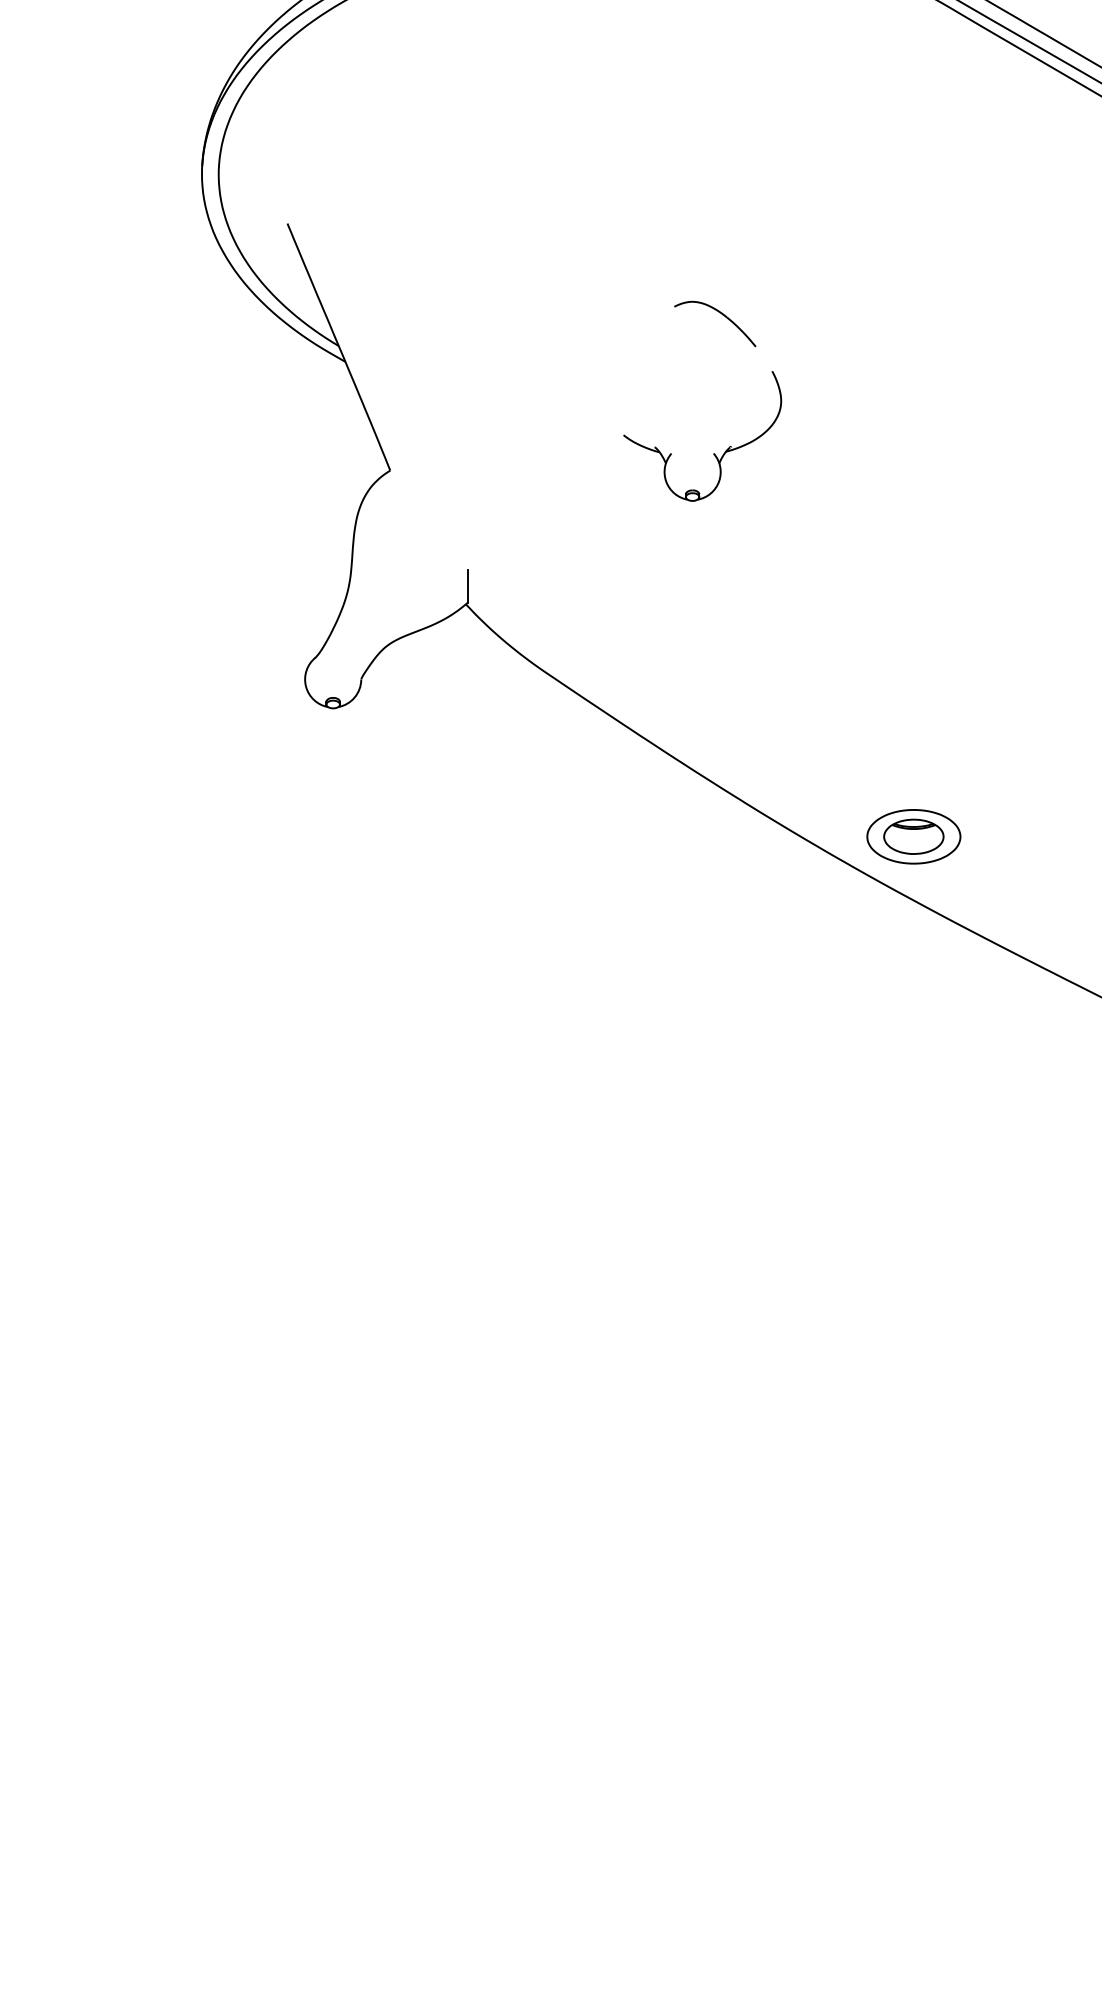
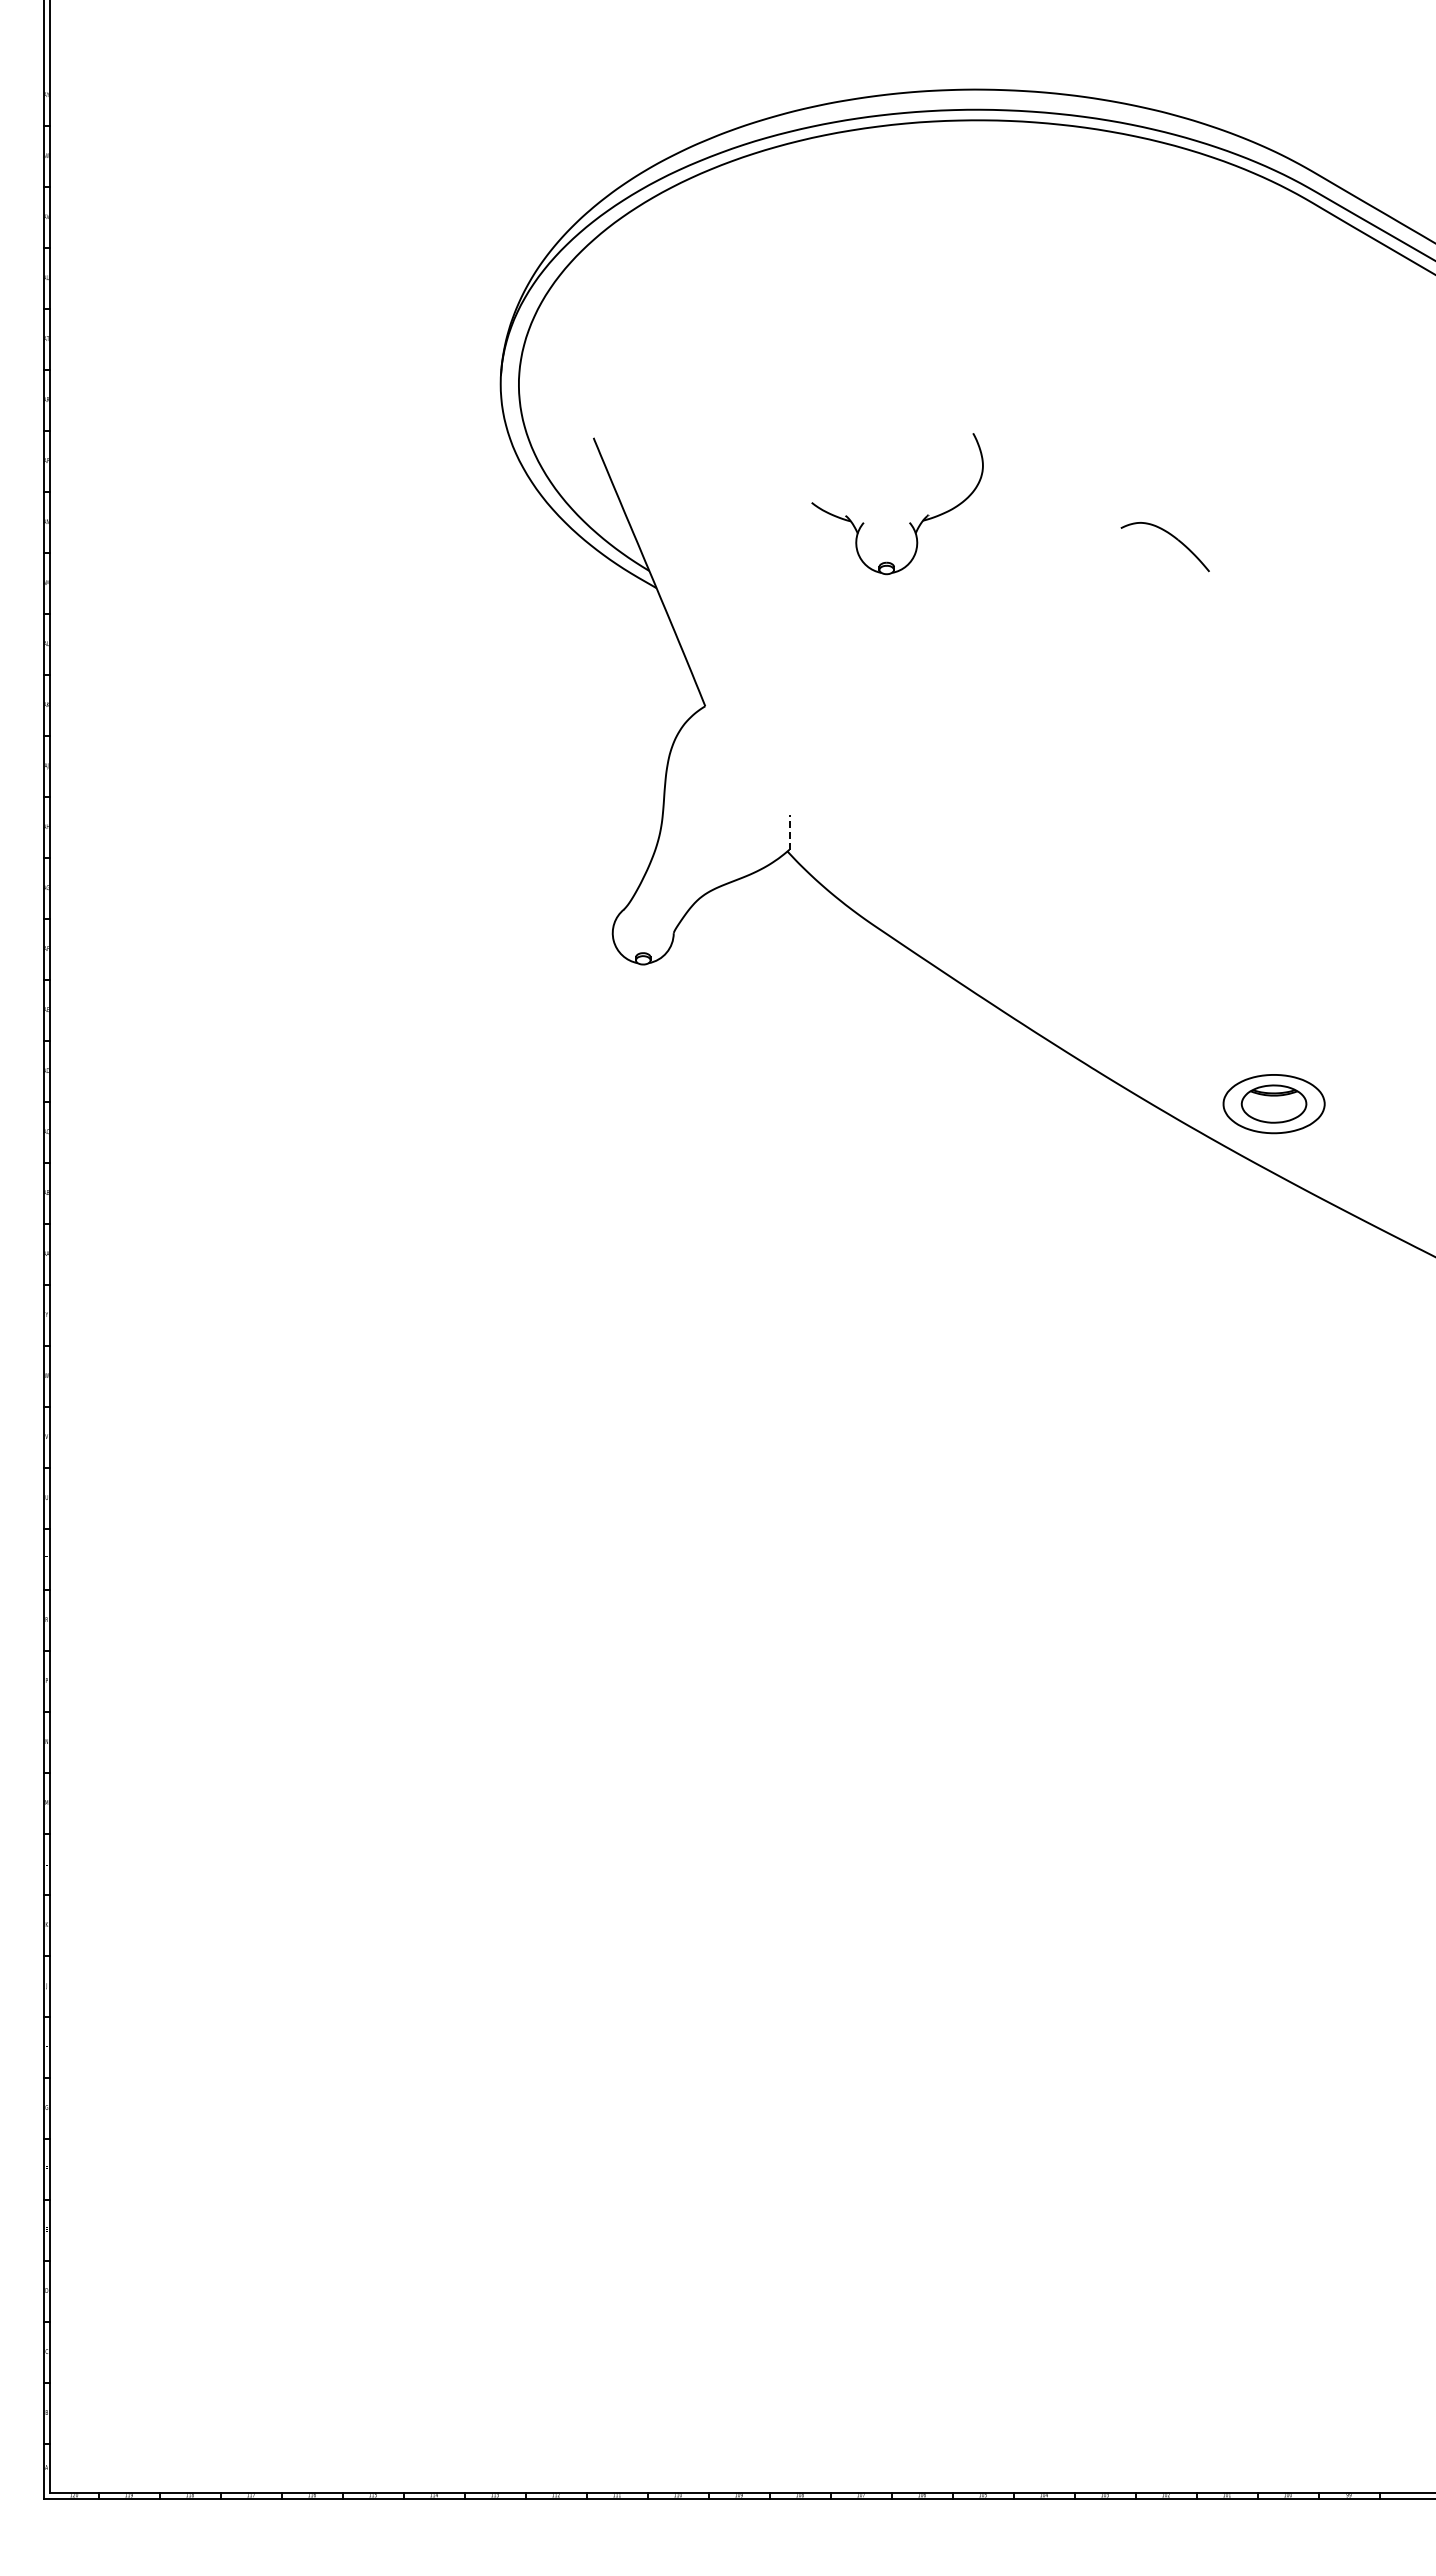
part: (720, 314) -> (1171, 536), moved
part: (713, 453) -> (909, 522), moved
line: (467, 586) -> (789, 832), solid -> dashed

